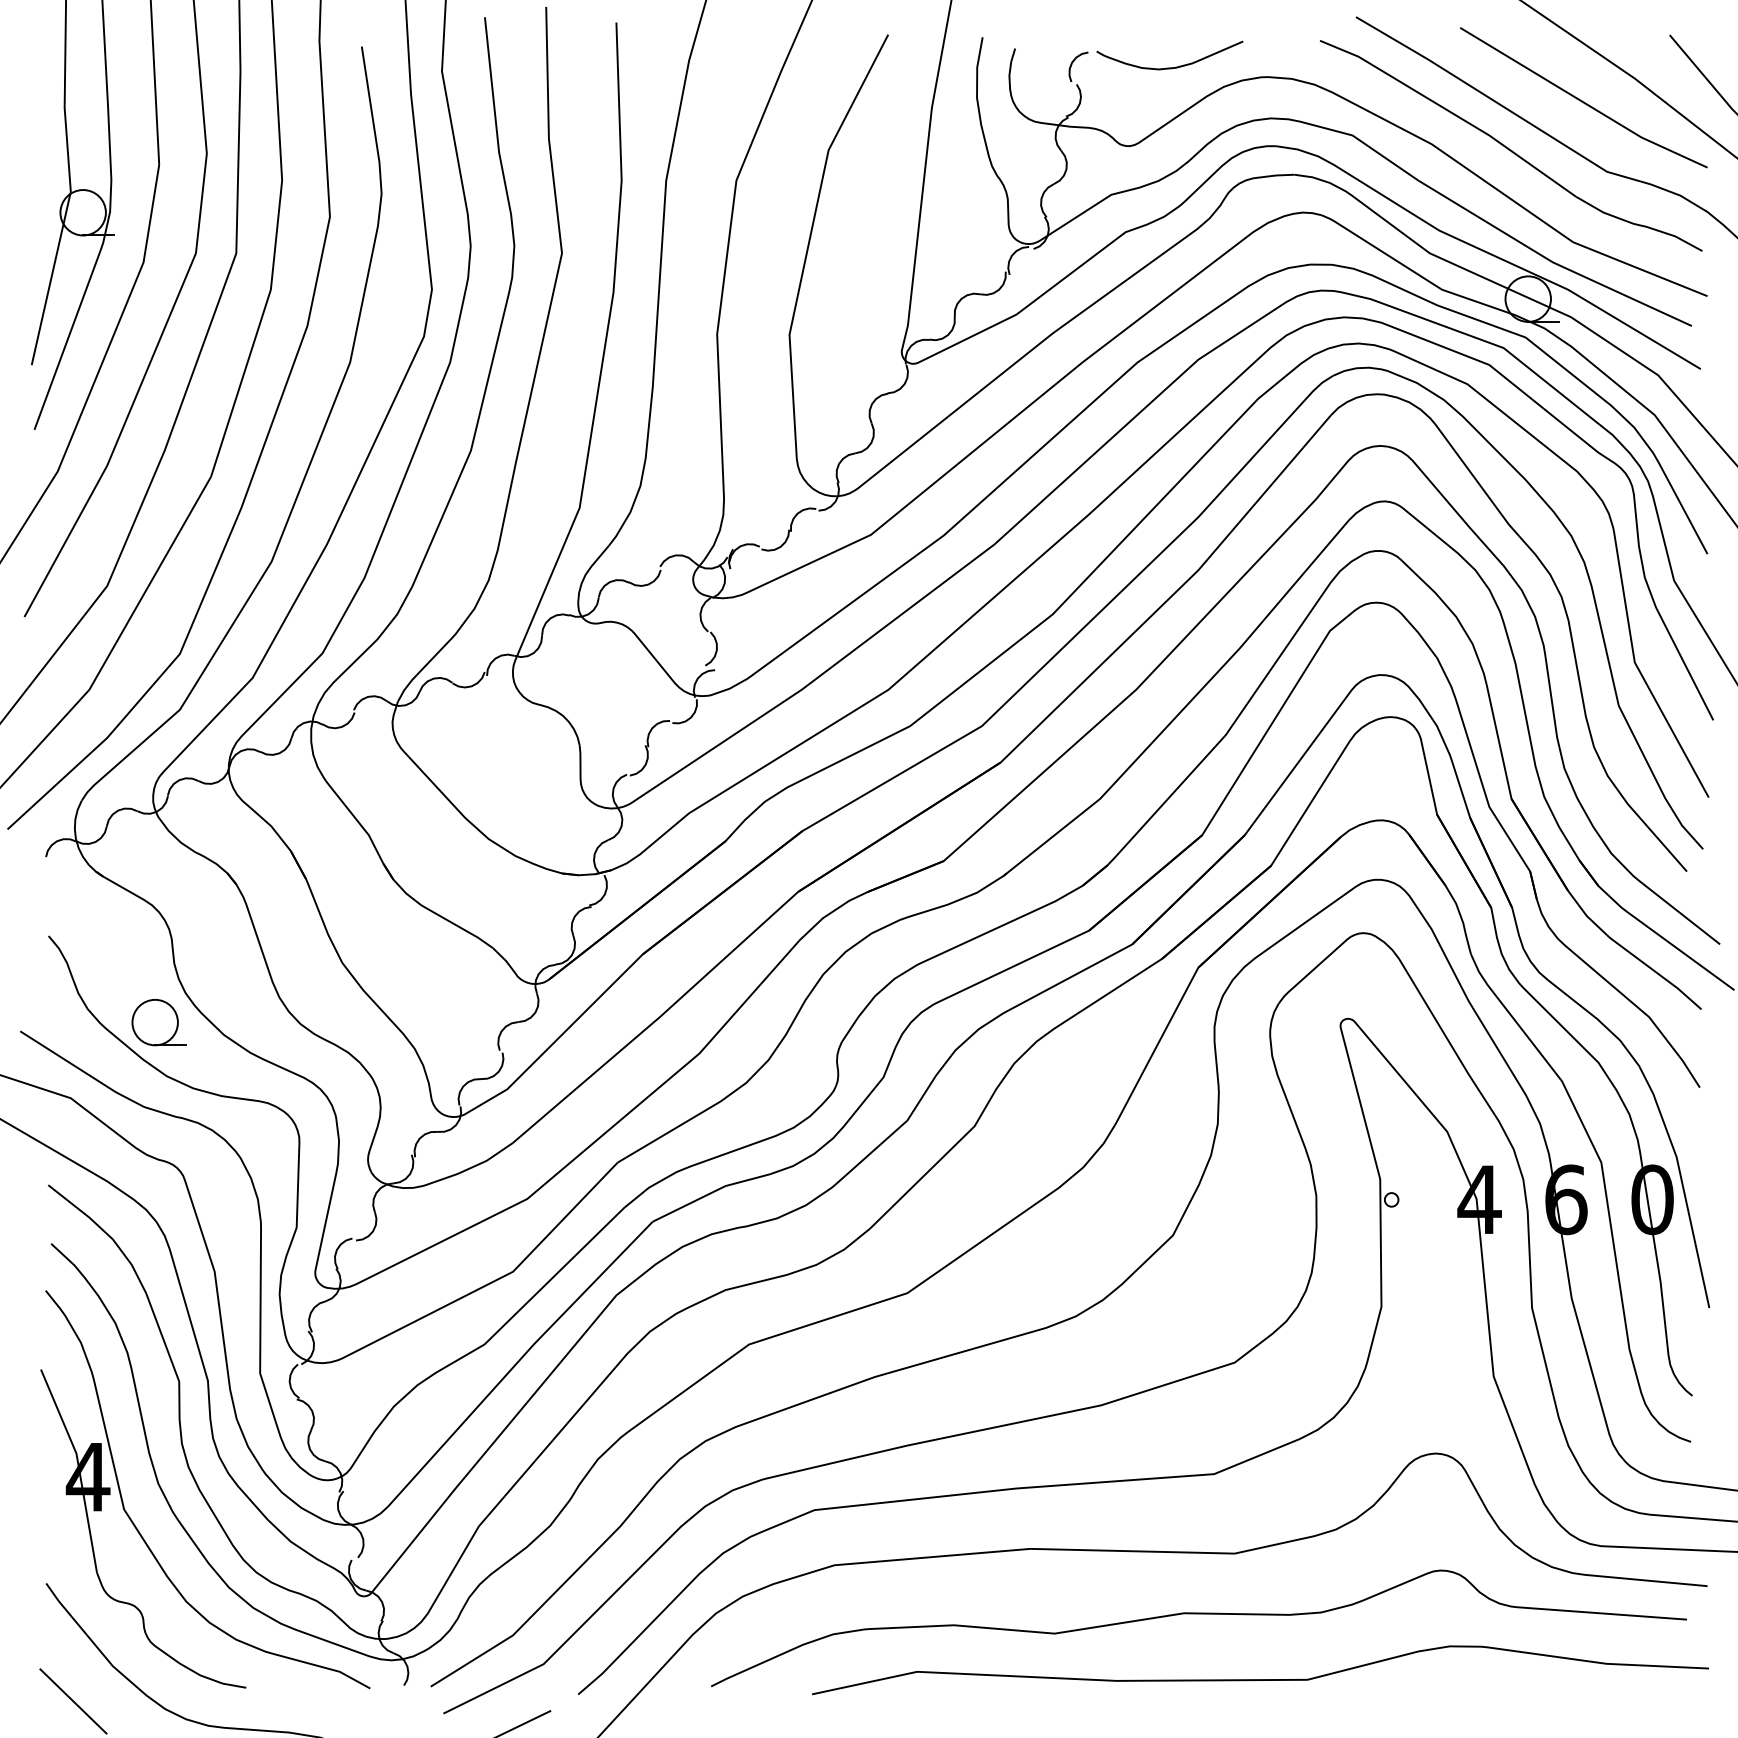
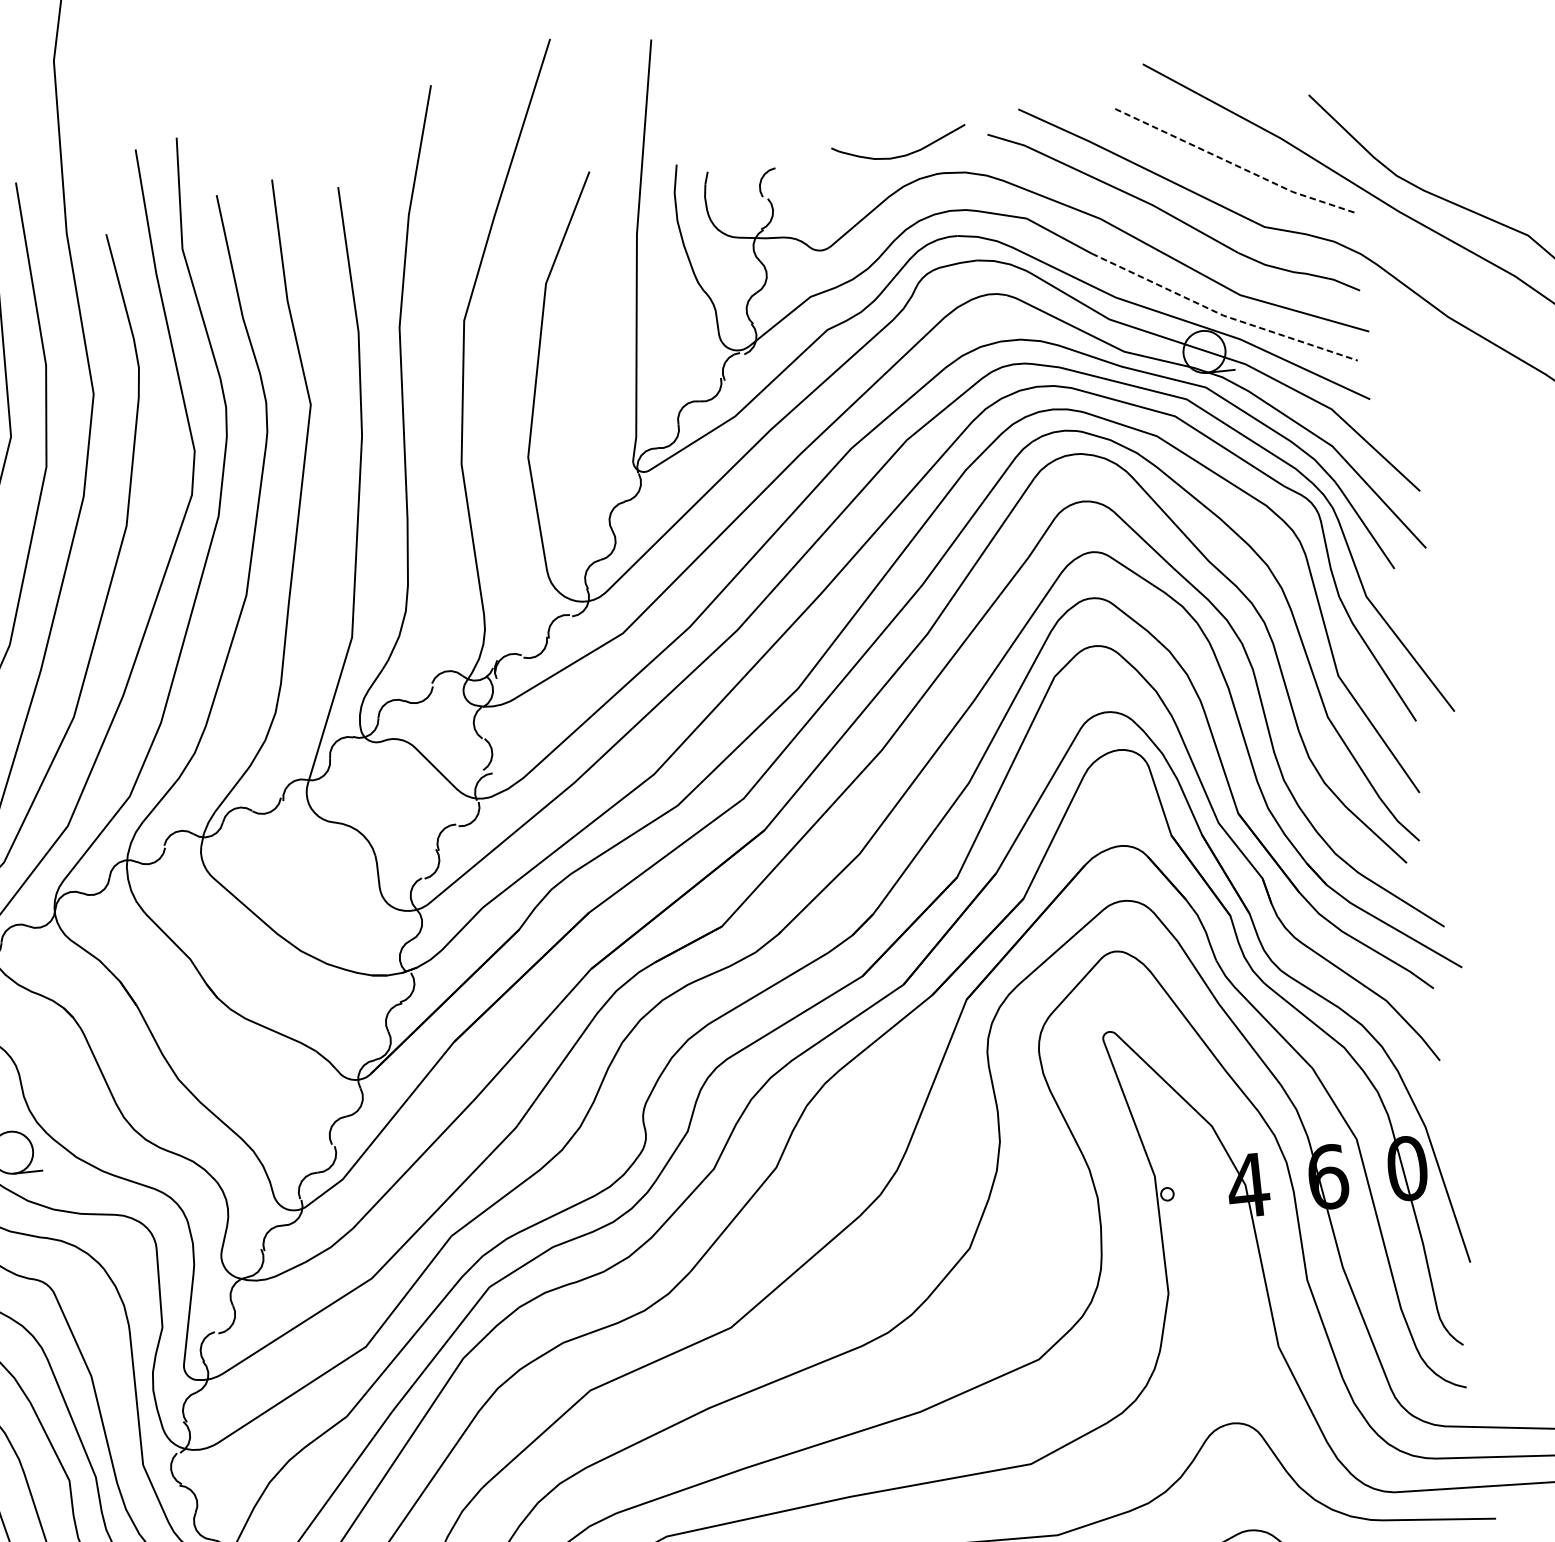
curve: (1169, 67) -> (899, 155), moved
line: (1582, 101) -> (1235, 164), solid -> dashed
line: (1551, 261) -> (1222, 315), solid -> dashed

